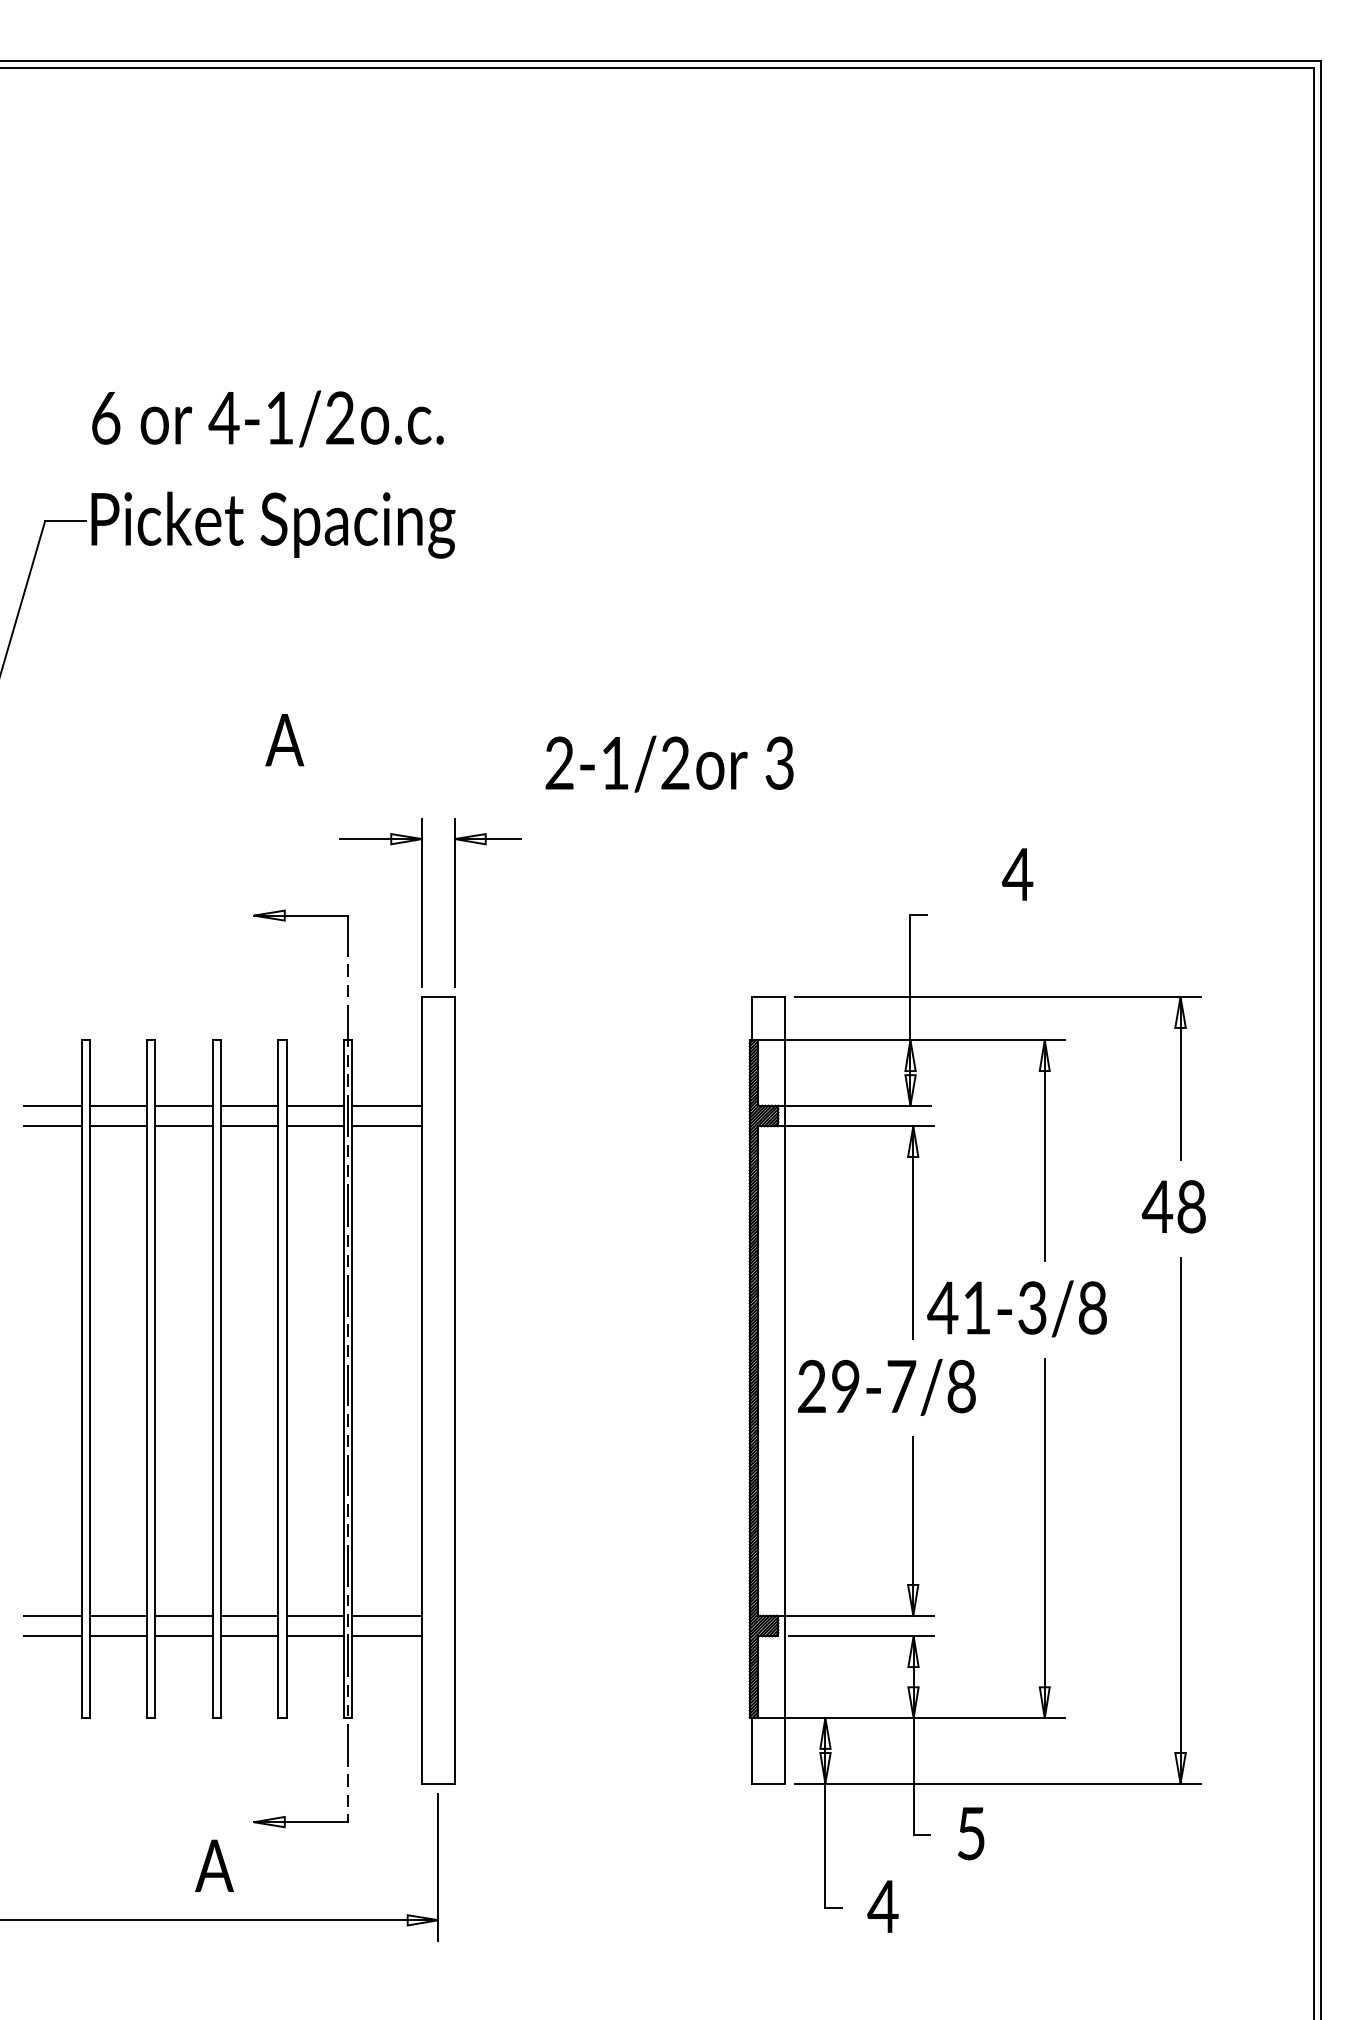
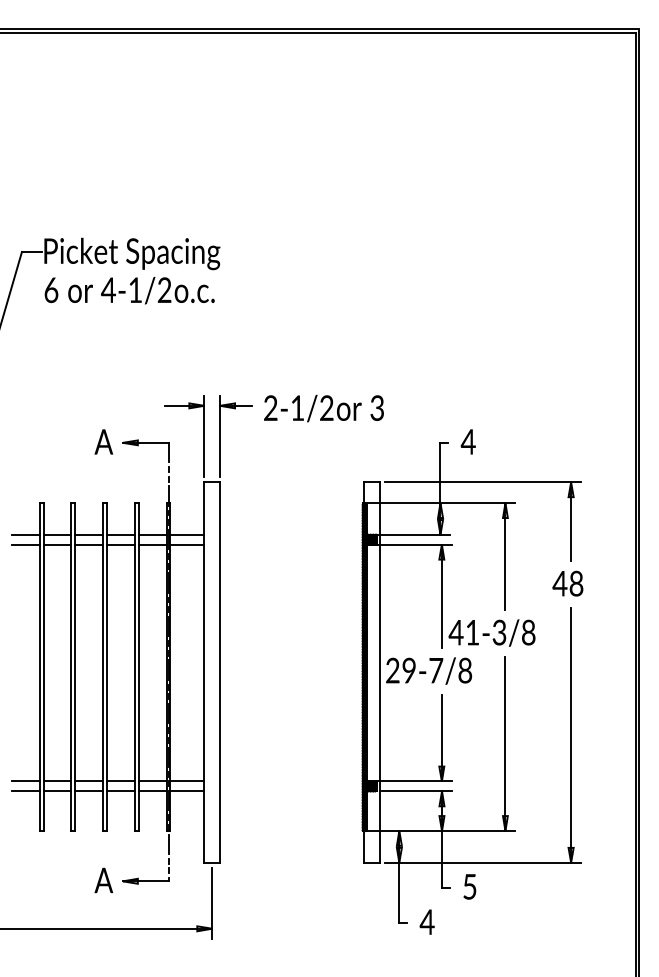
text: (267, 418) -> (129, 290), moved
text: (284, 739) -> (103, 441), moved
text: (668, 763) -> (323, 408), moved
text: (1015, 873) -> (467, 441), moved
text: (213, 1865) -> (103, 880), moved

